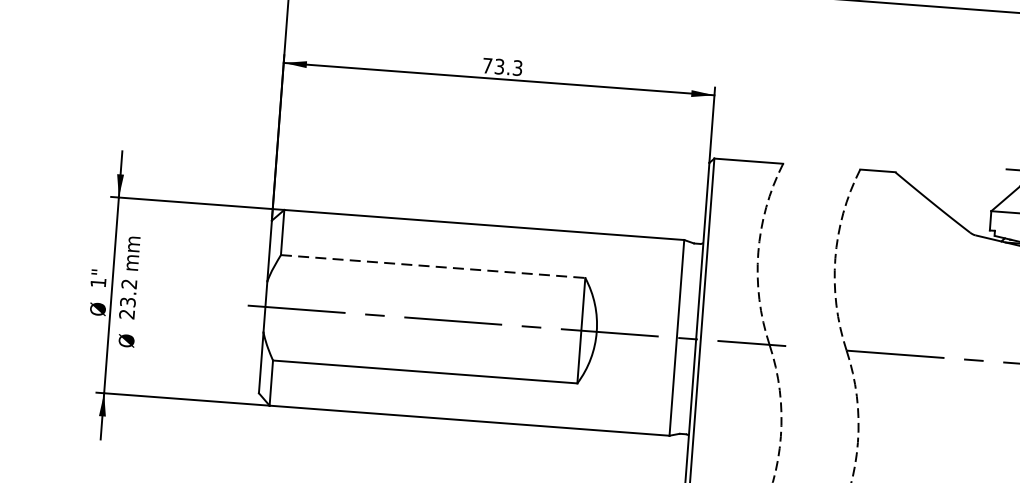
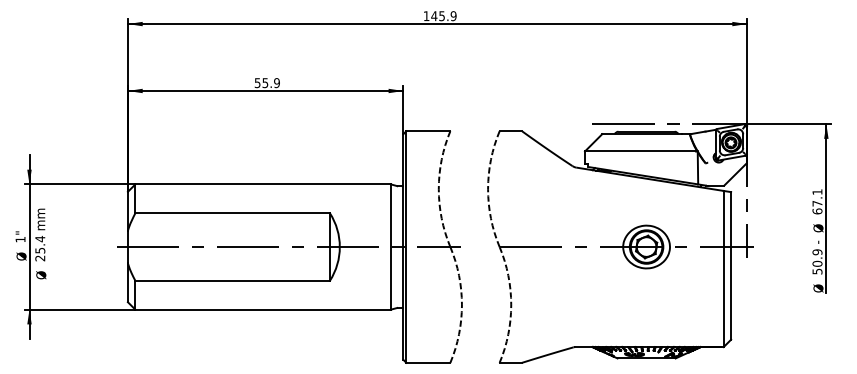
text: (501, 67) -> (266, 83), 73.3 -> 55.9
line: (434, 266) -> (233, 213), dashed -> solid
text: (129, 292) -> (40, 244), 23.2 -> 25.4

